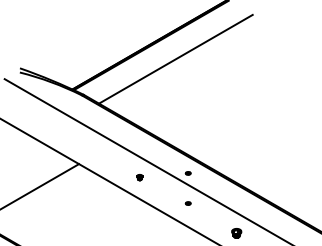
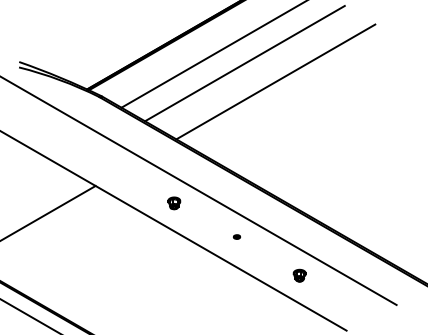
line: (194, 69) -> (244, 63), added
line: (218, 83) -> (275, 81), added
part: (187, 173) -> (236, 197), removed
part: (139, 177) -> (174, 203), size x1.67

